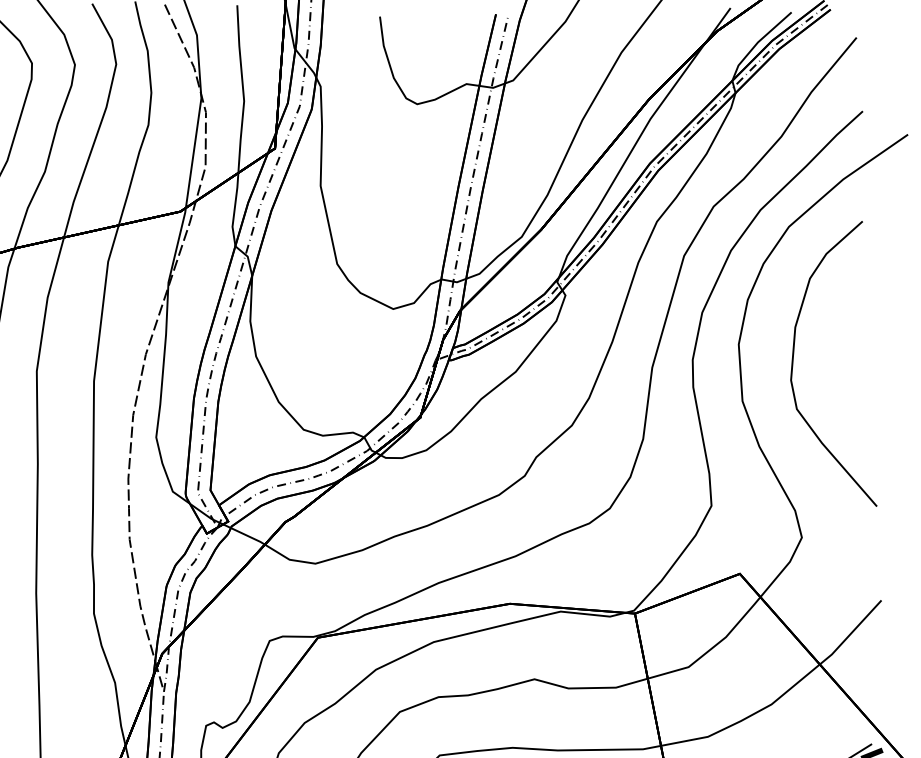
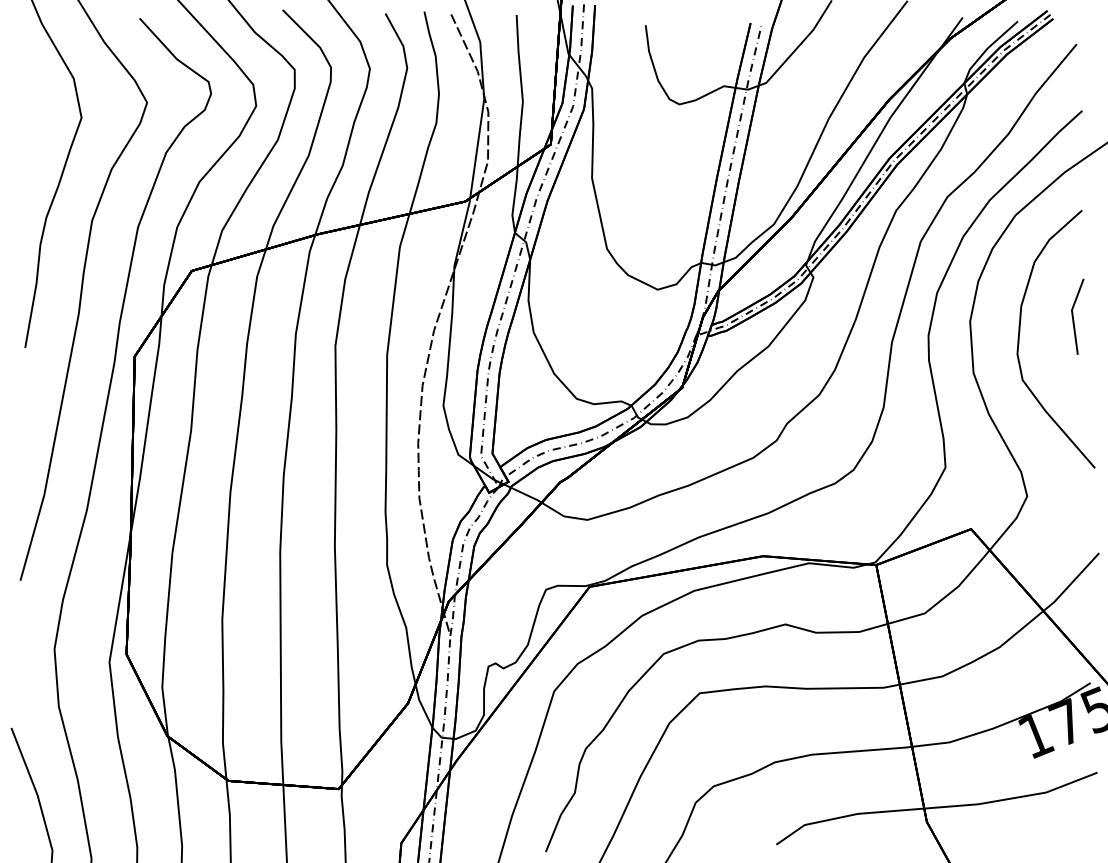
line: (853, 338) -> (1073, 316), added

